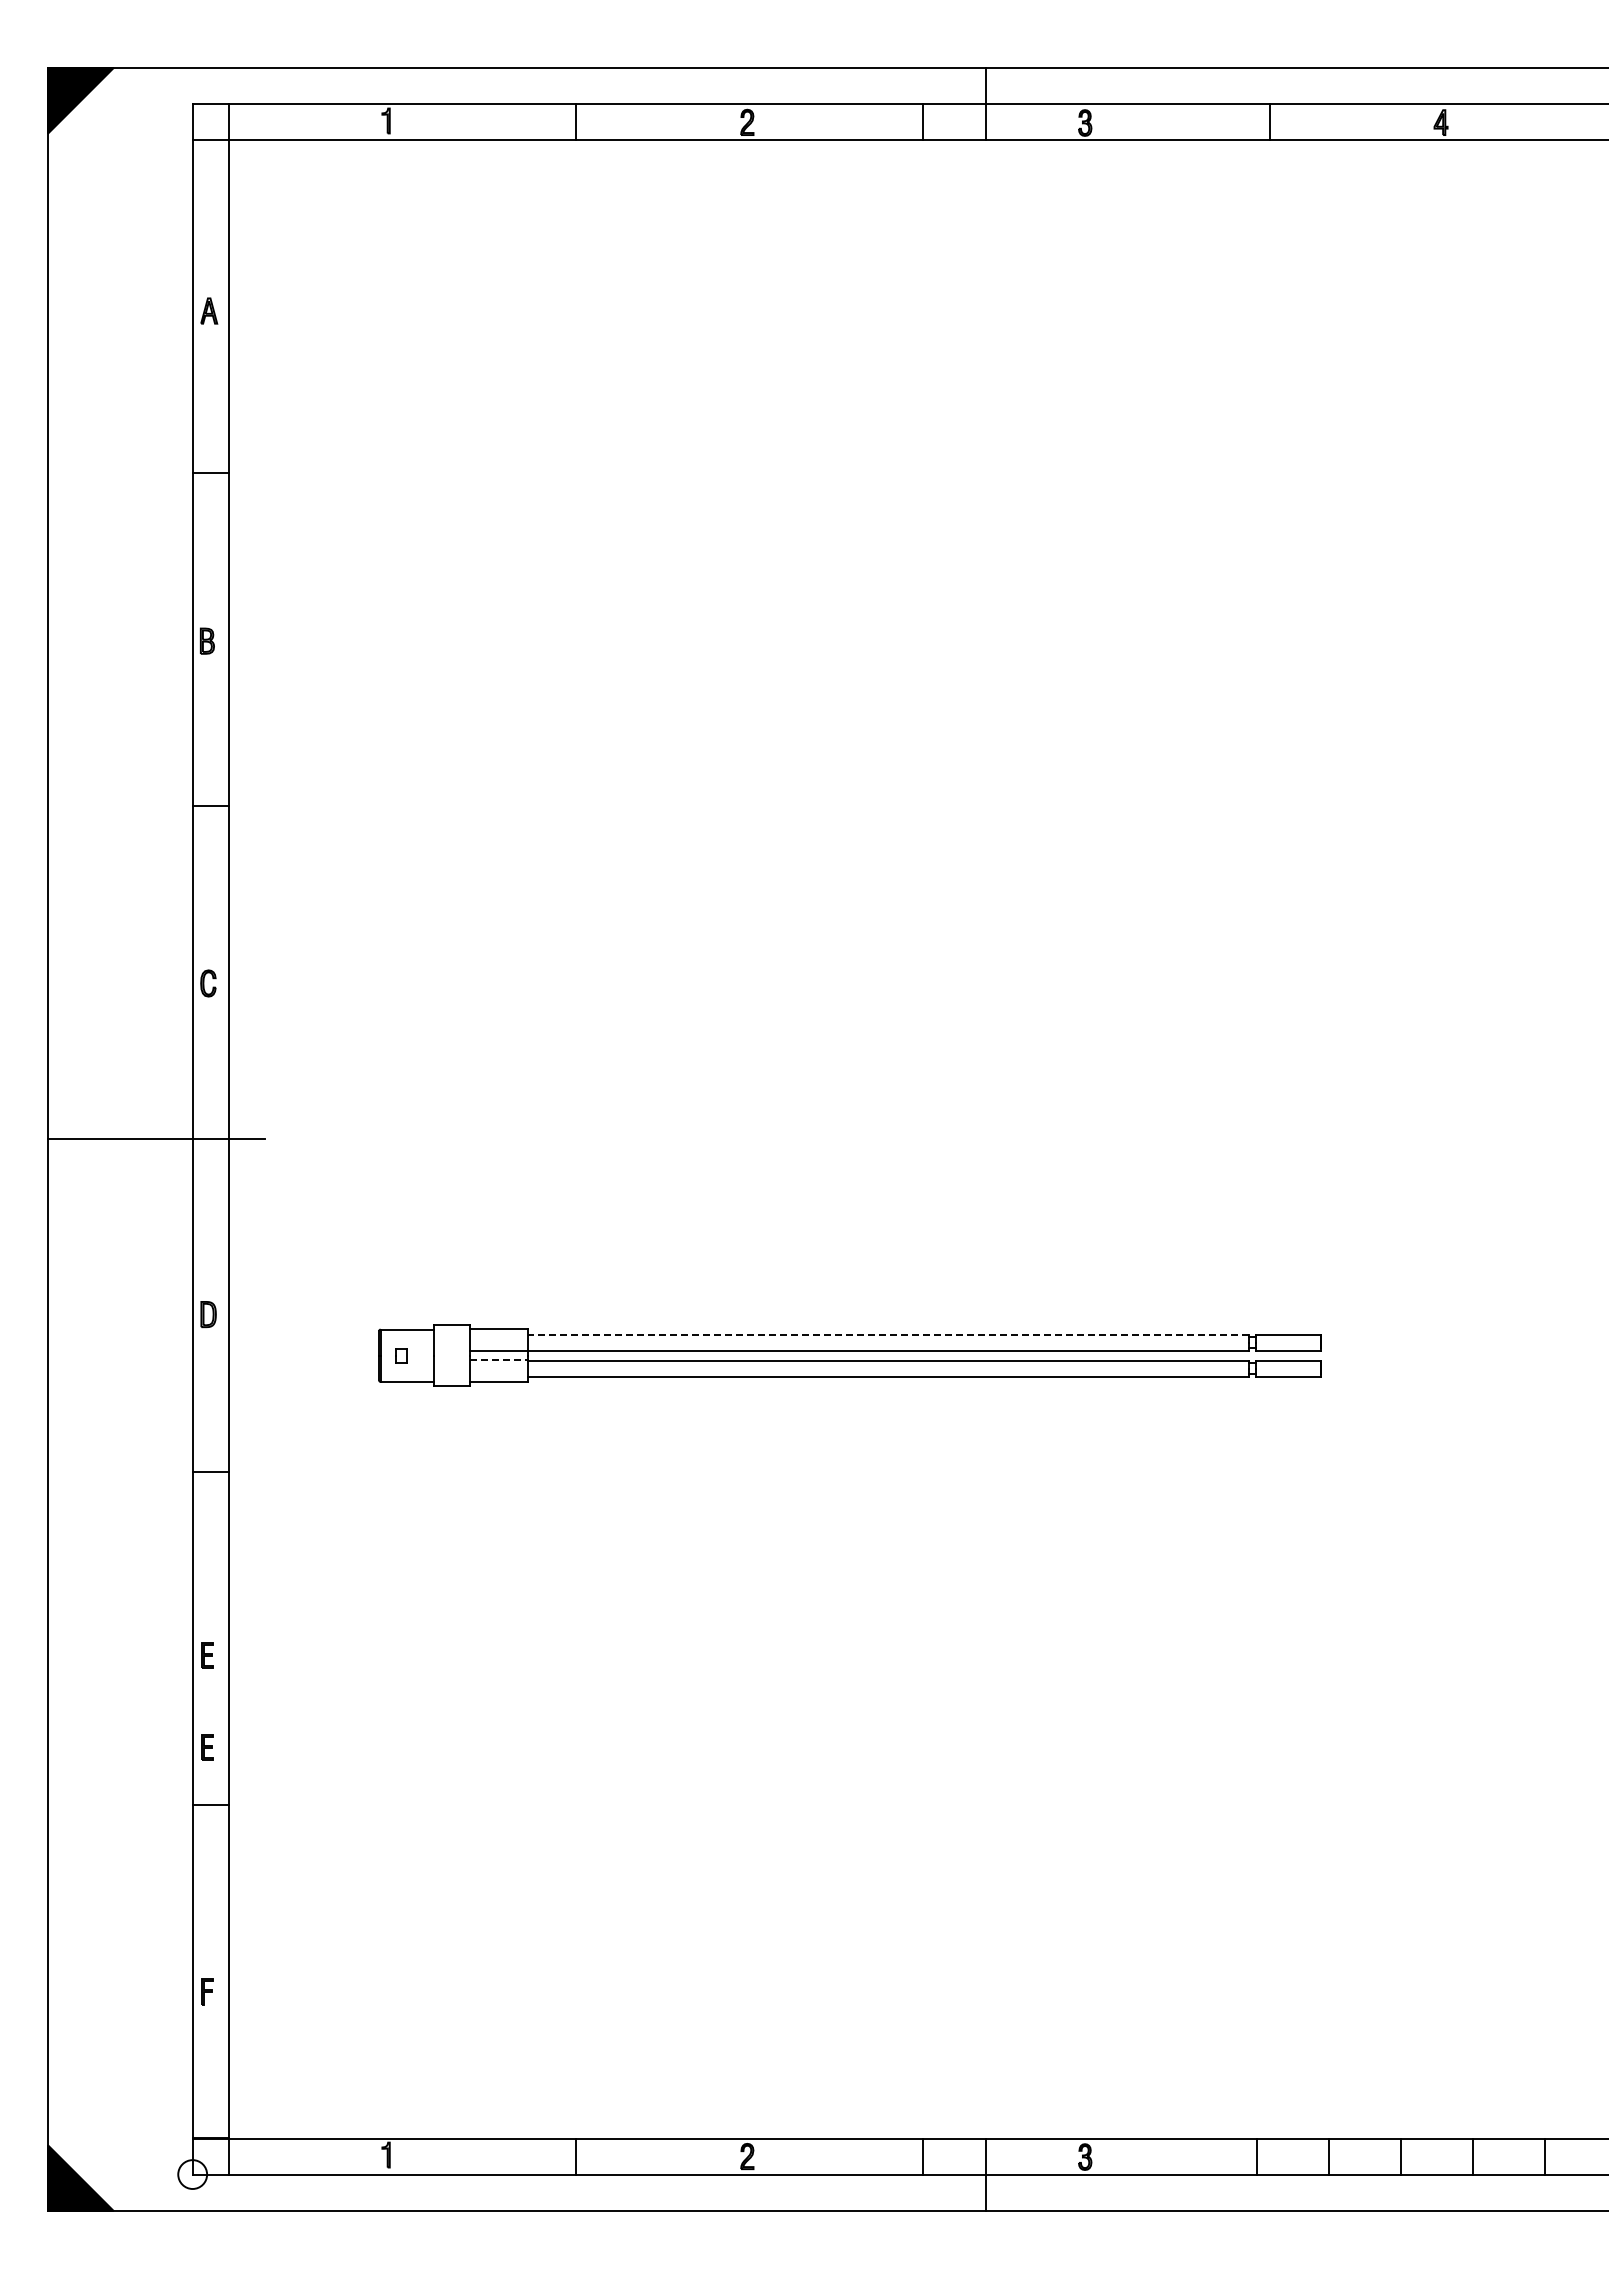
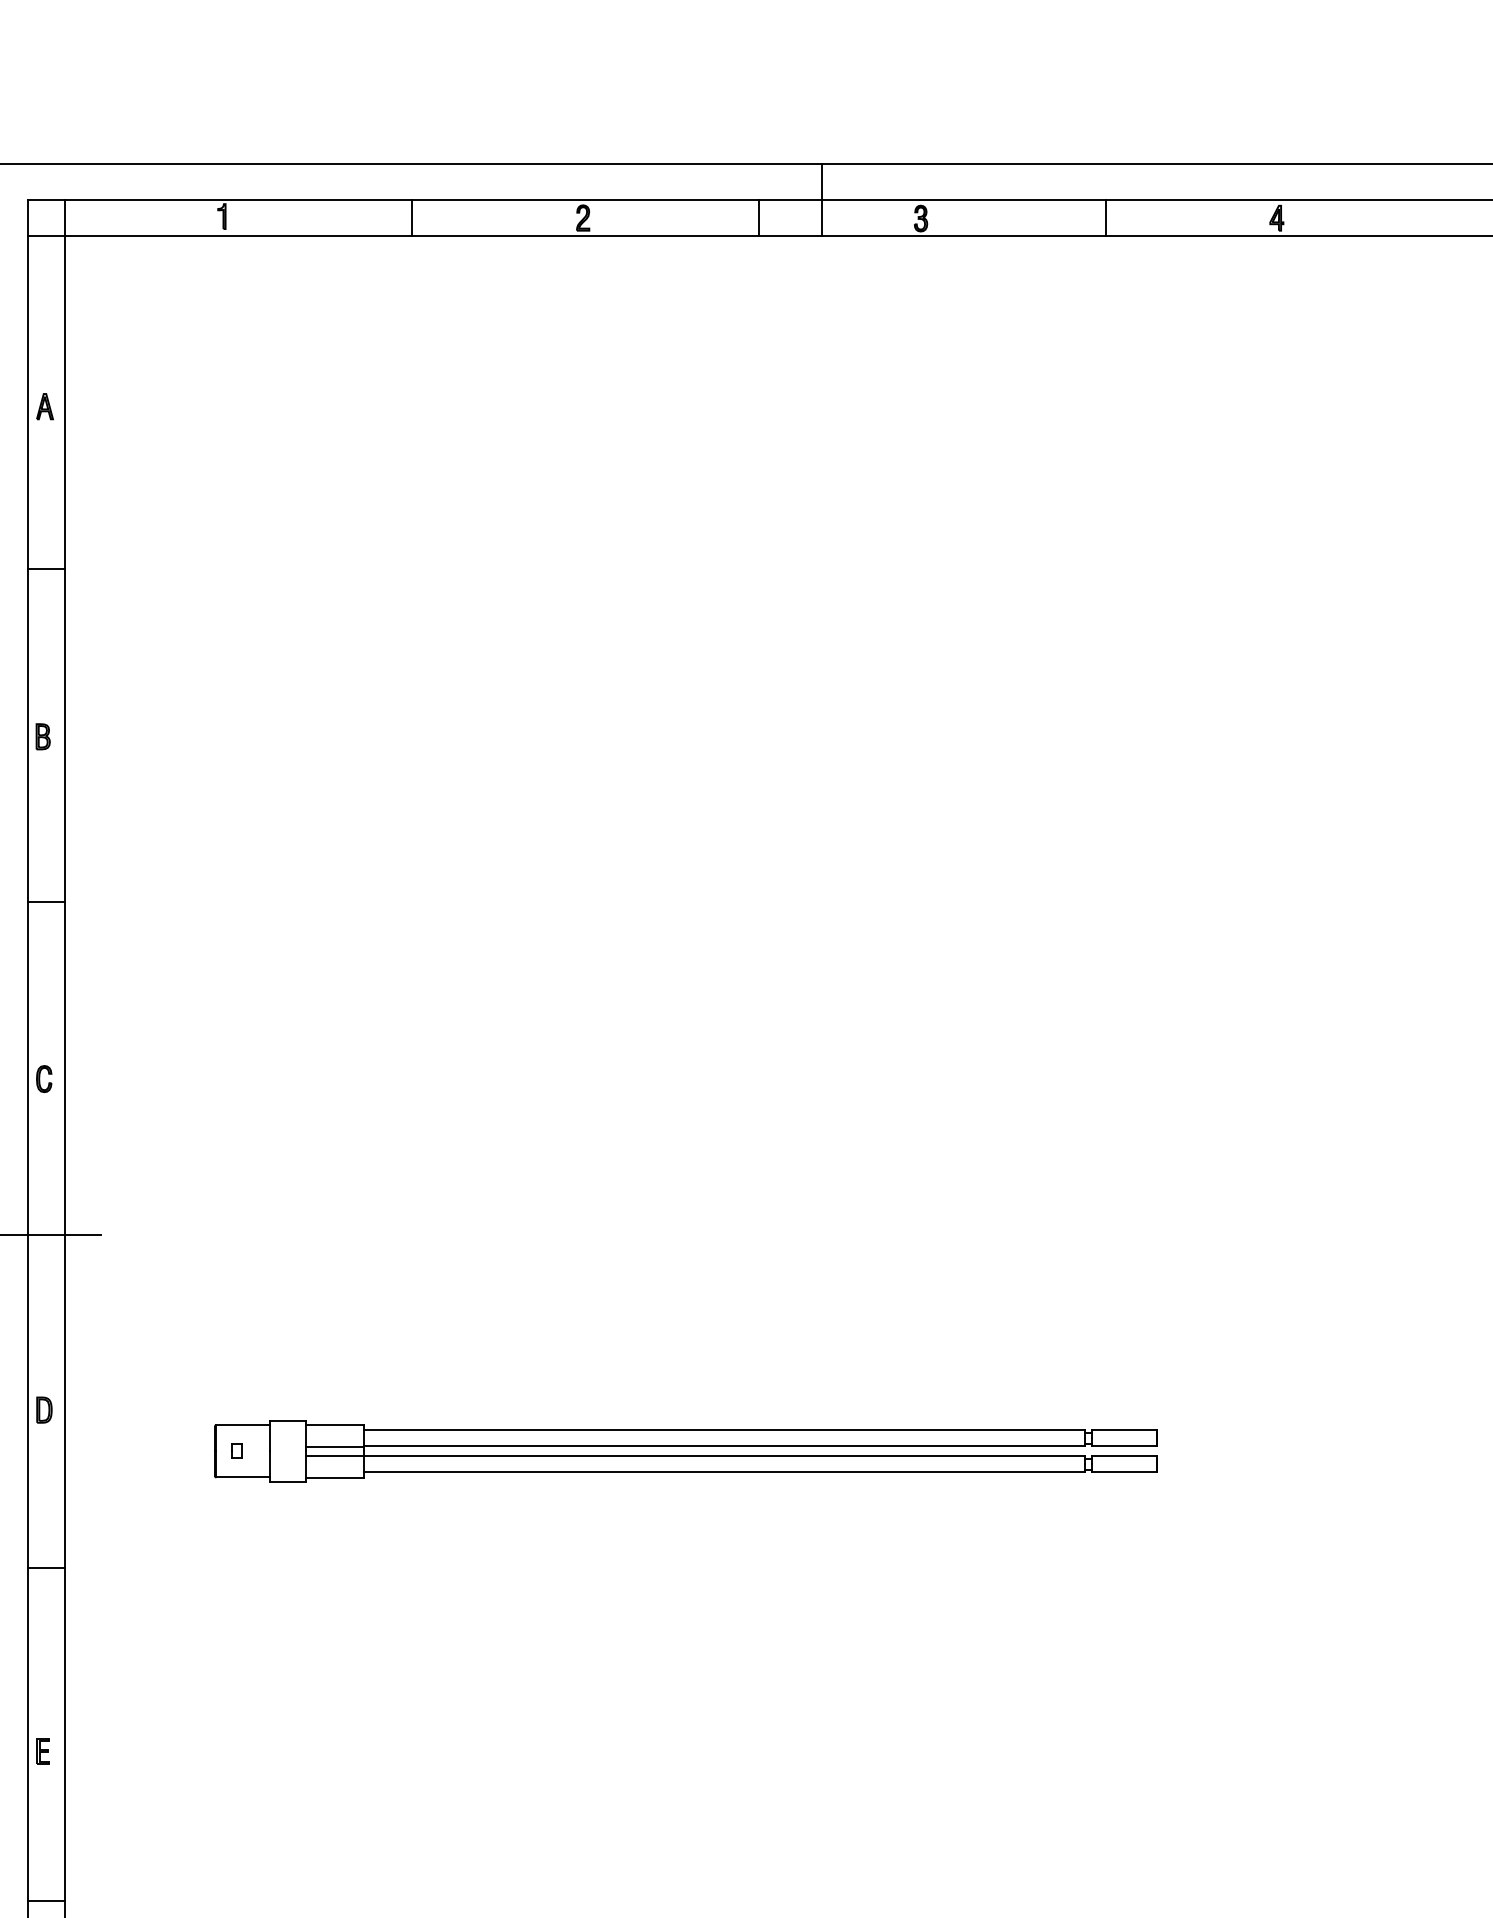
line: (888, 1334) -> (724, 1430), dashed -> solid
line: (498, 1360) -> (334, 1456), dashed -> solid
part: (207, 1747) -> (43, 1843), removed

